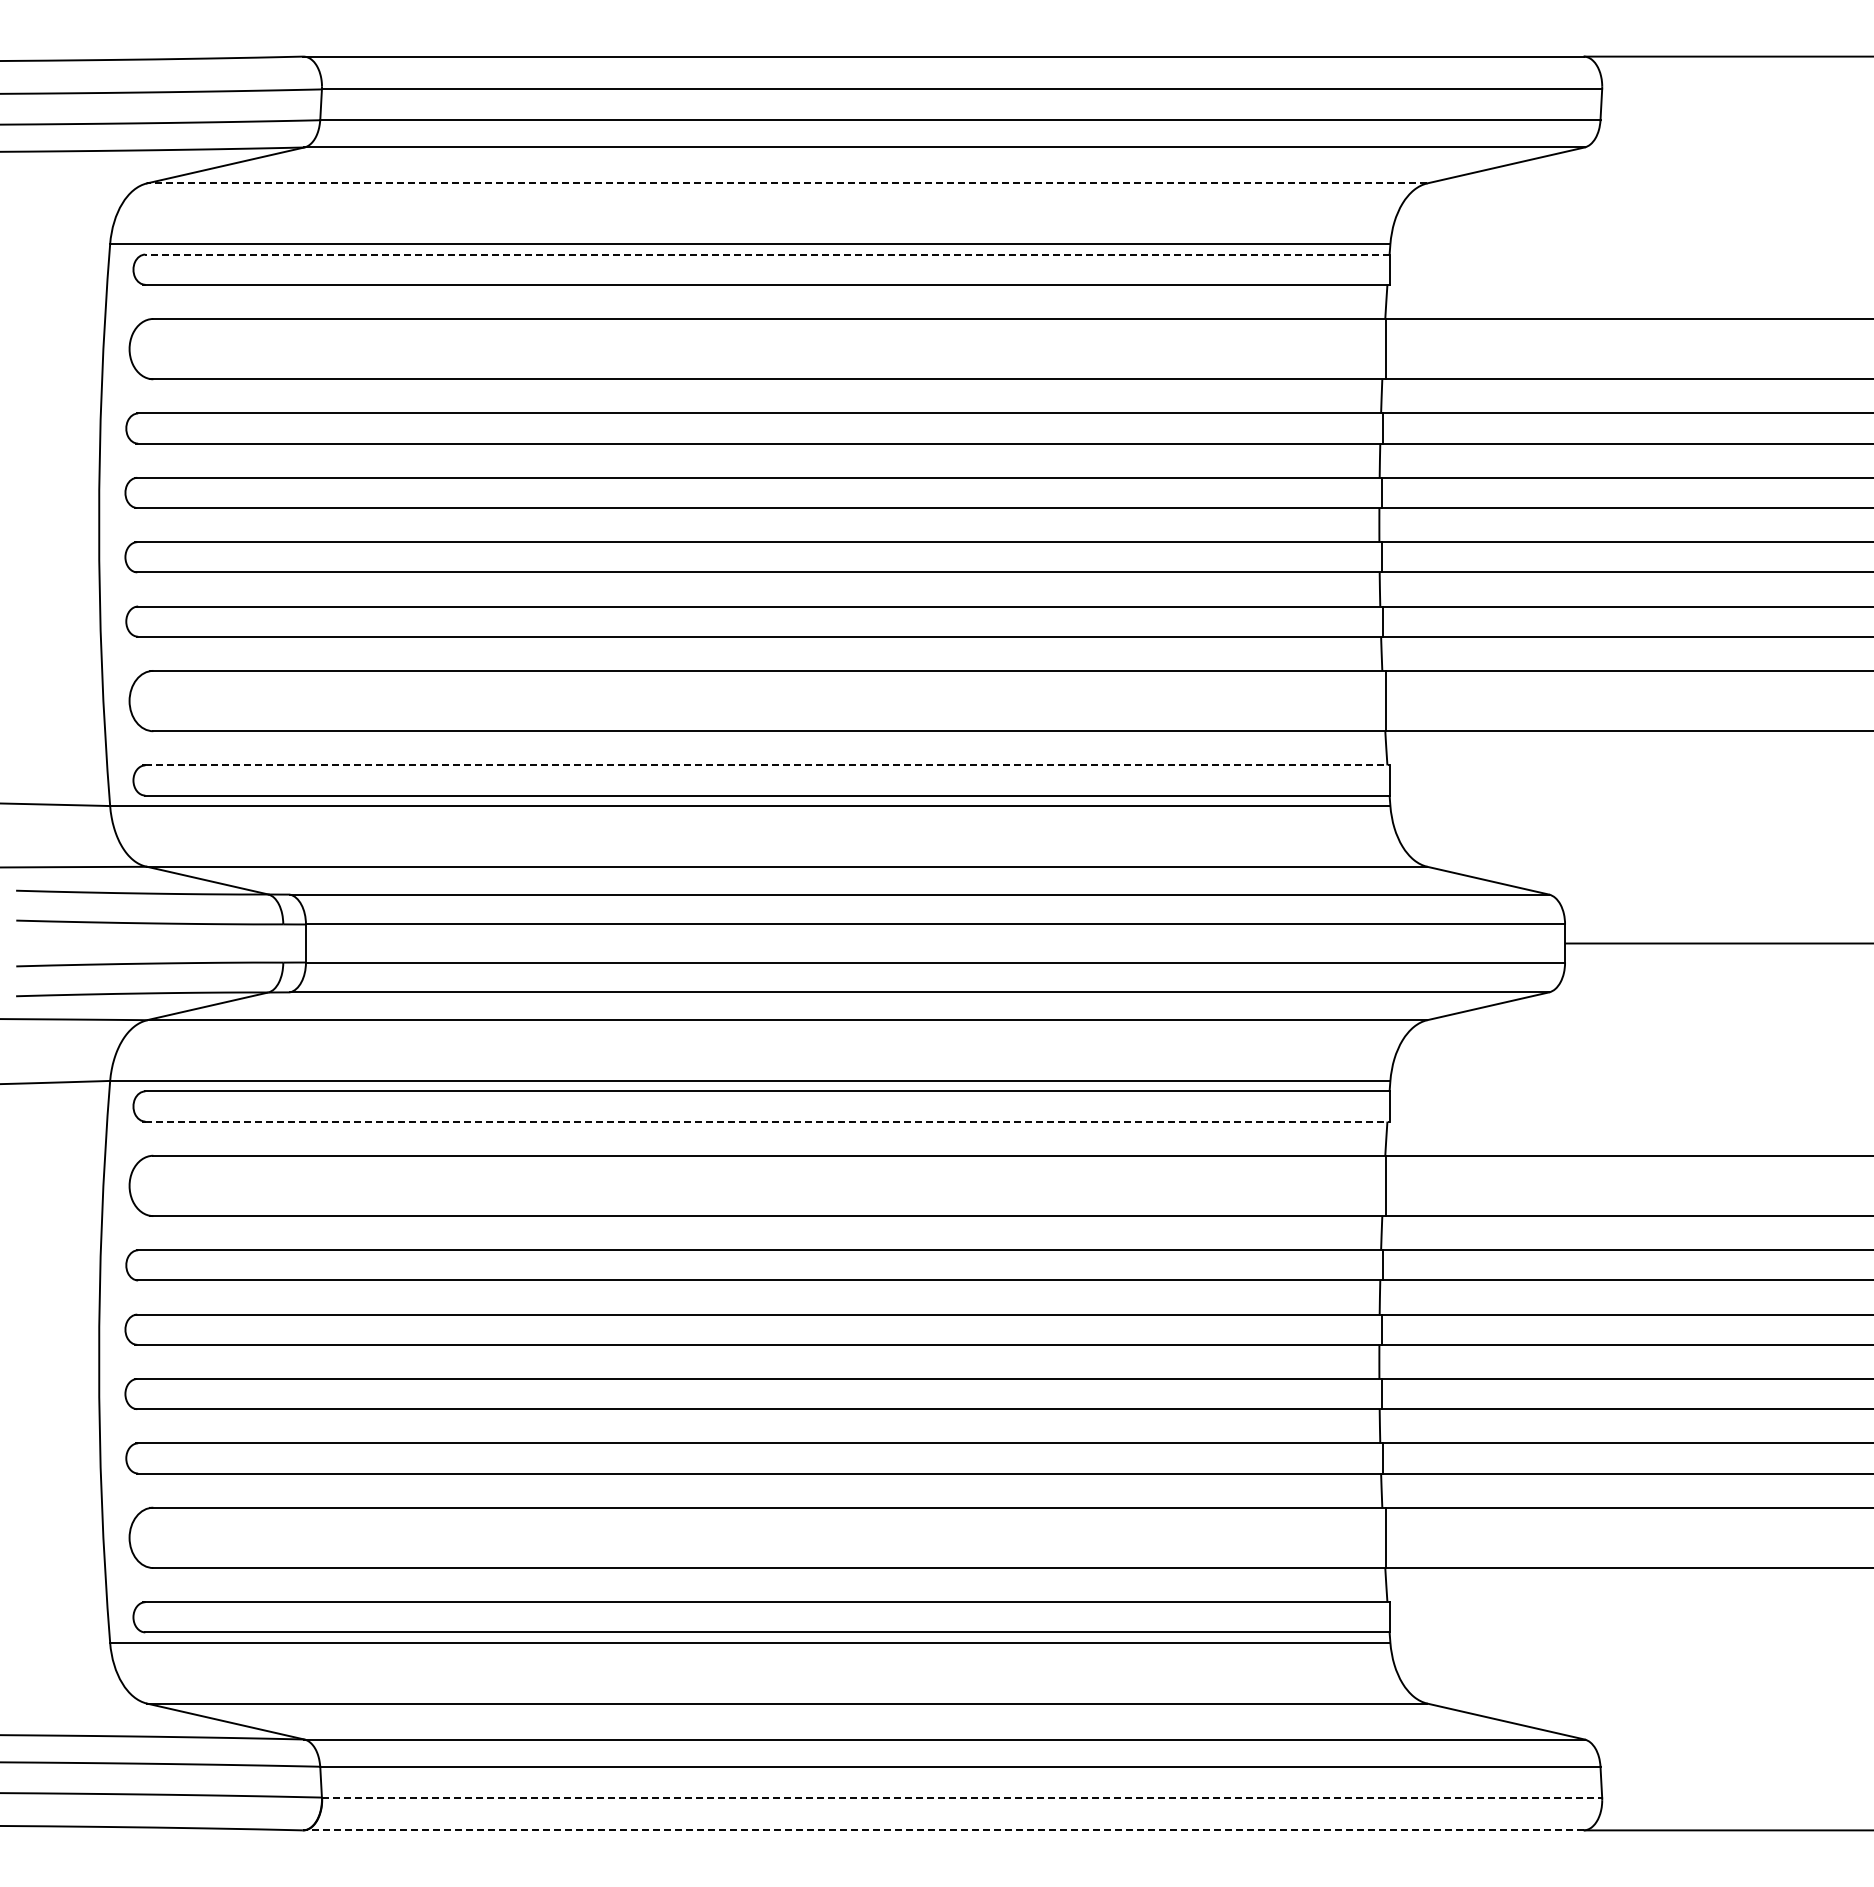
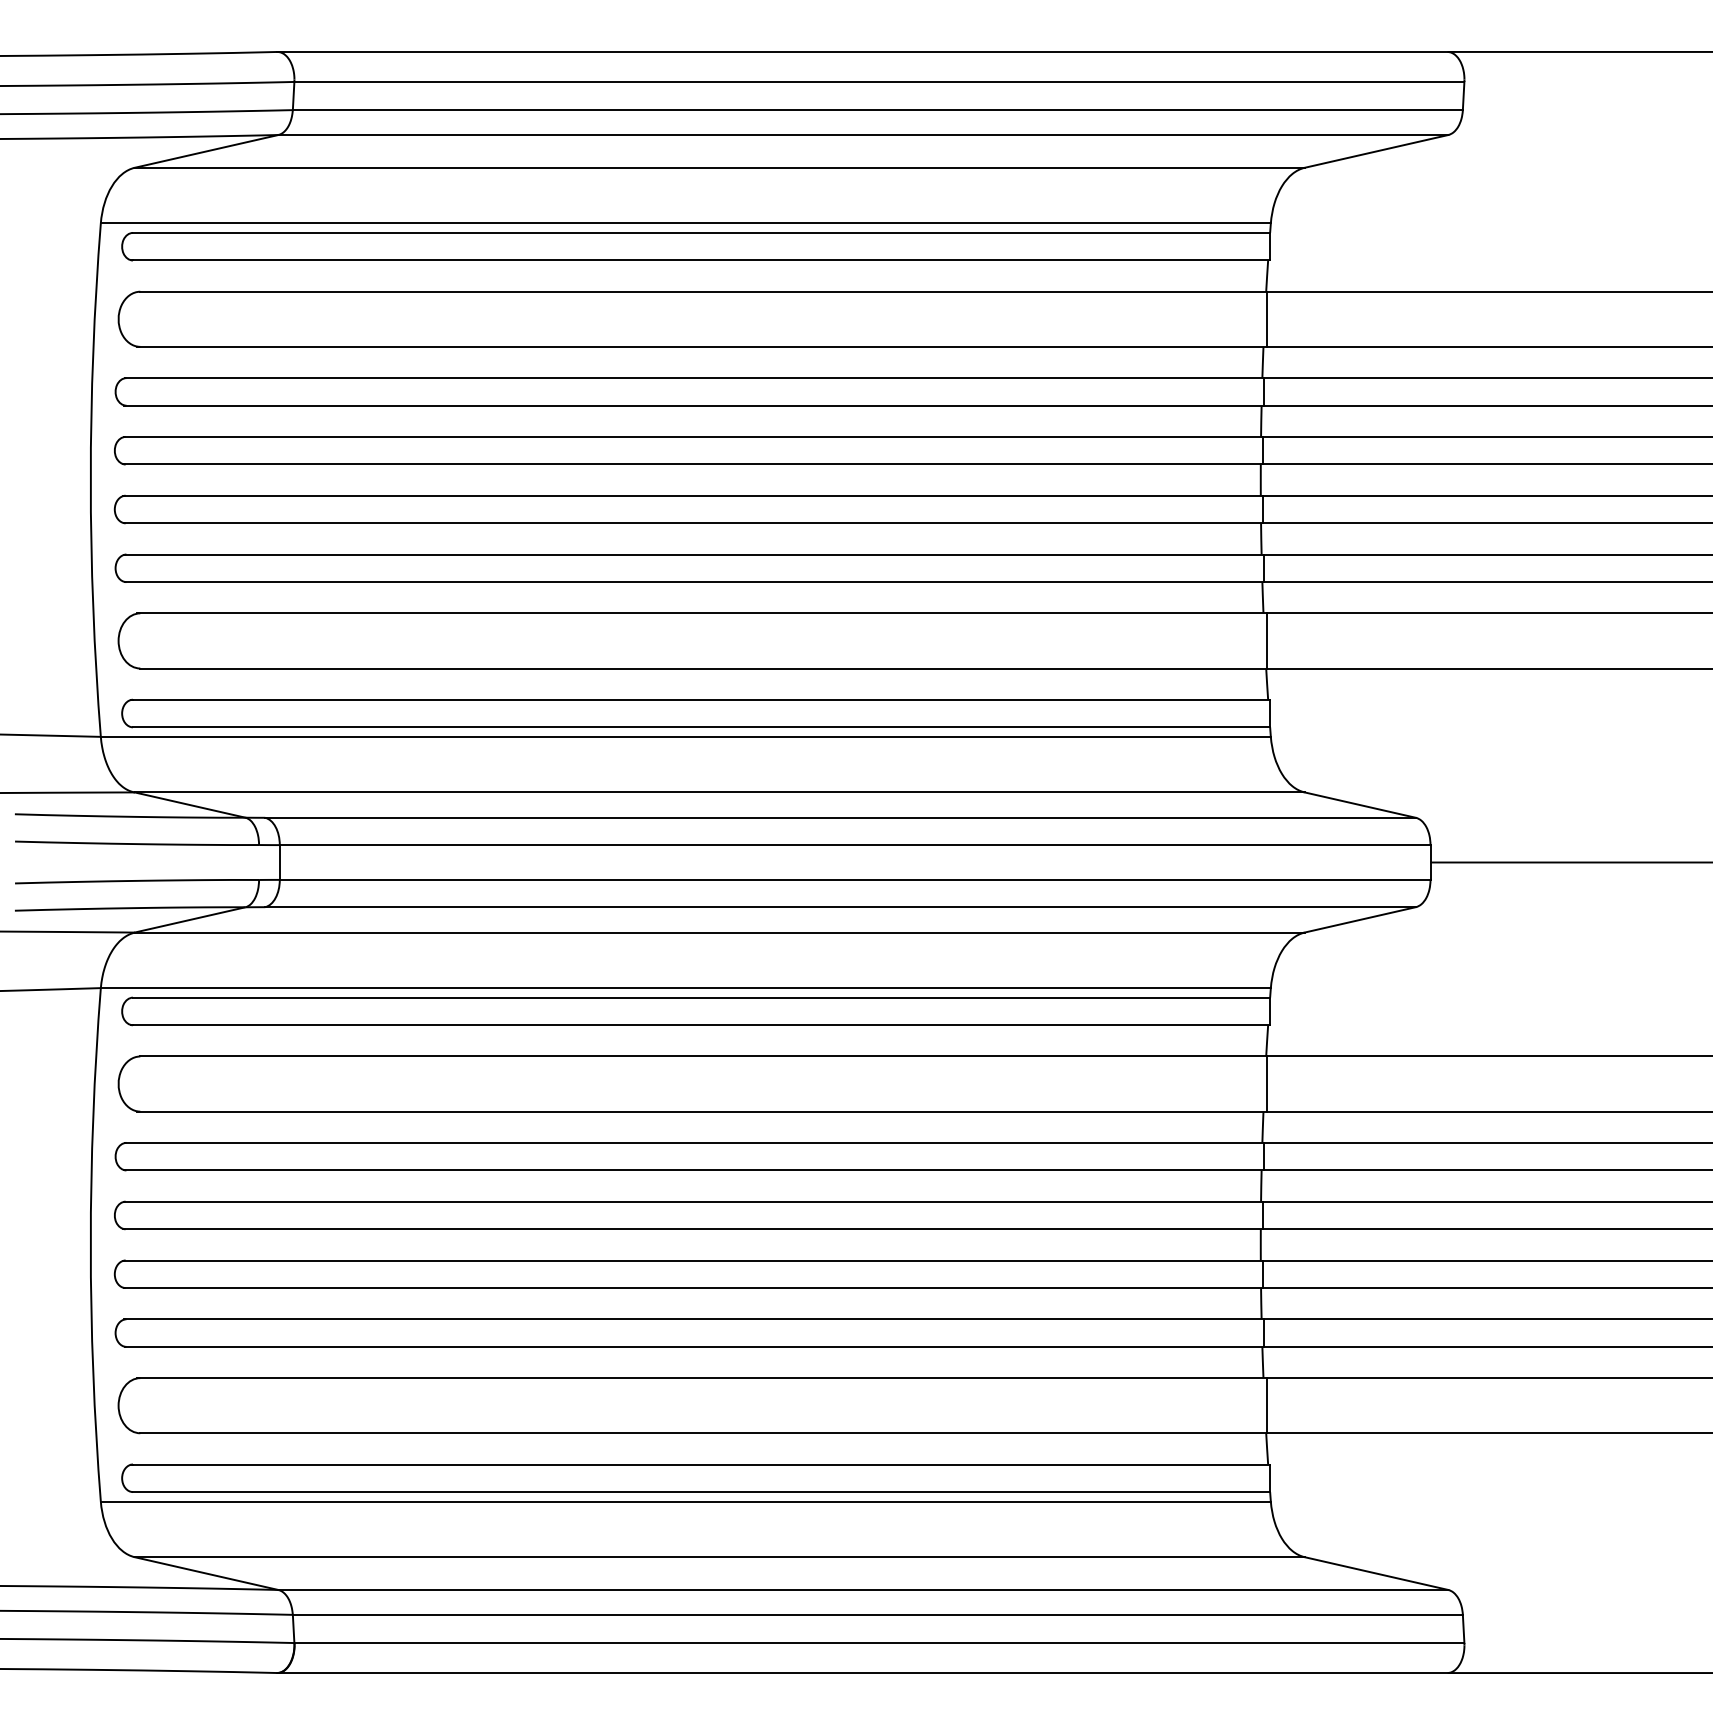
line: (786, 183) -> (718, 167), dashed -> solid
line: (767, 254) -> (701, 232), dashed -> solid
line: (768, 765) -> (702, 699), dashed -> solid
line: (768, 1121) -> (702, 1025), dashed -> solid
line: (962, 1797) -> (879, 1642), dashed -> solid
line: (943, 1830) -> (862, 1673), dashed -> solid

